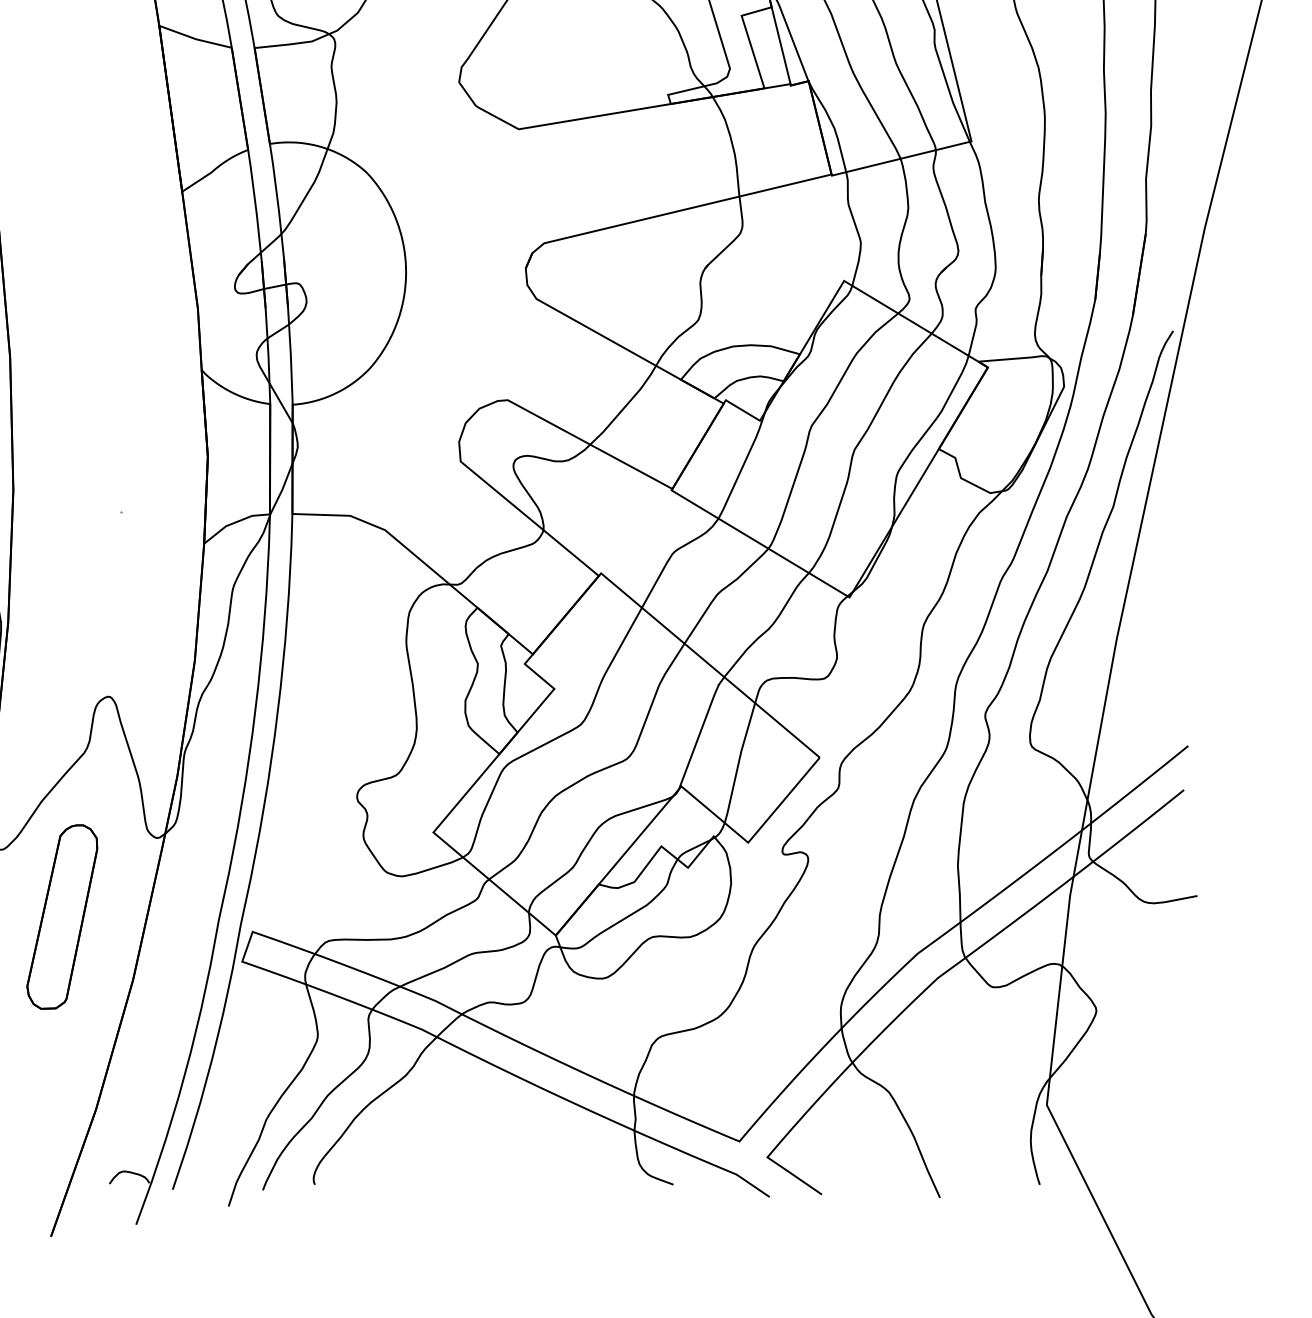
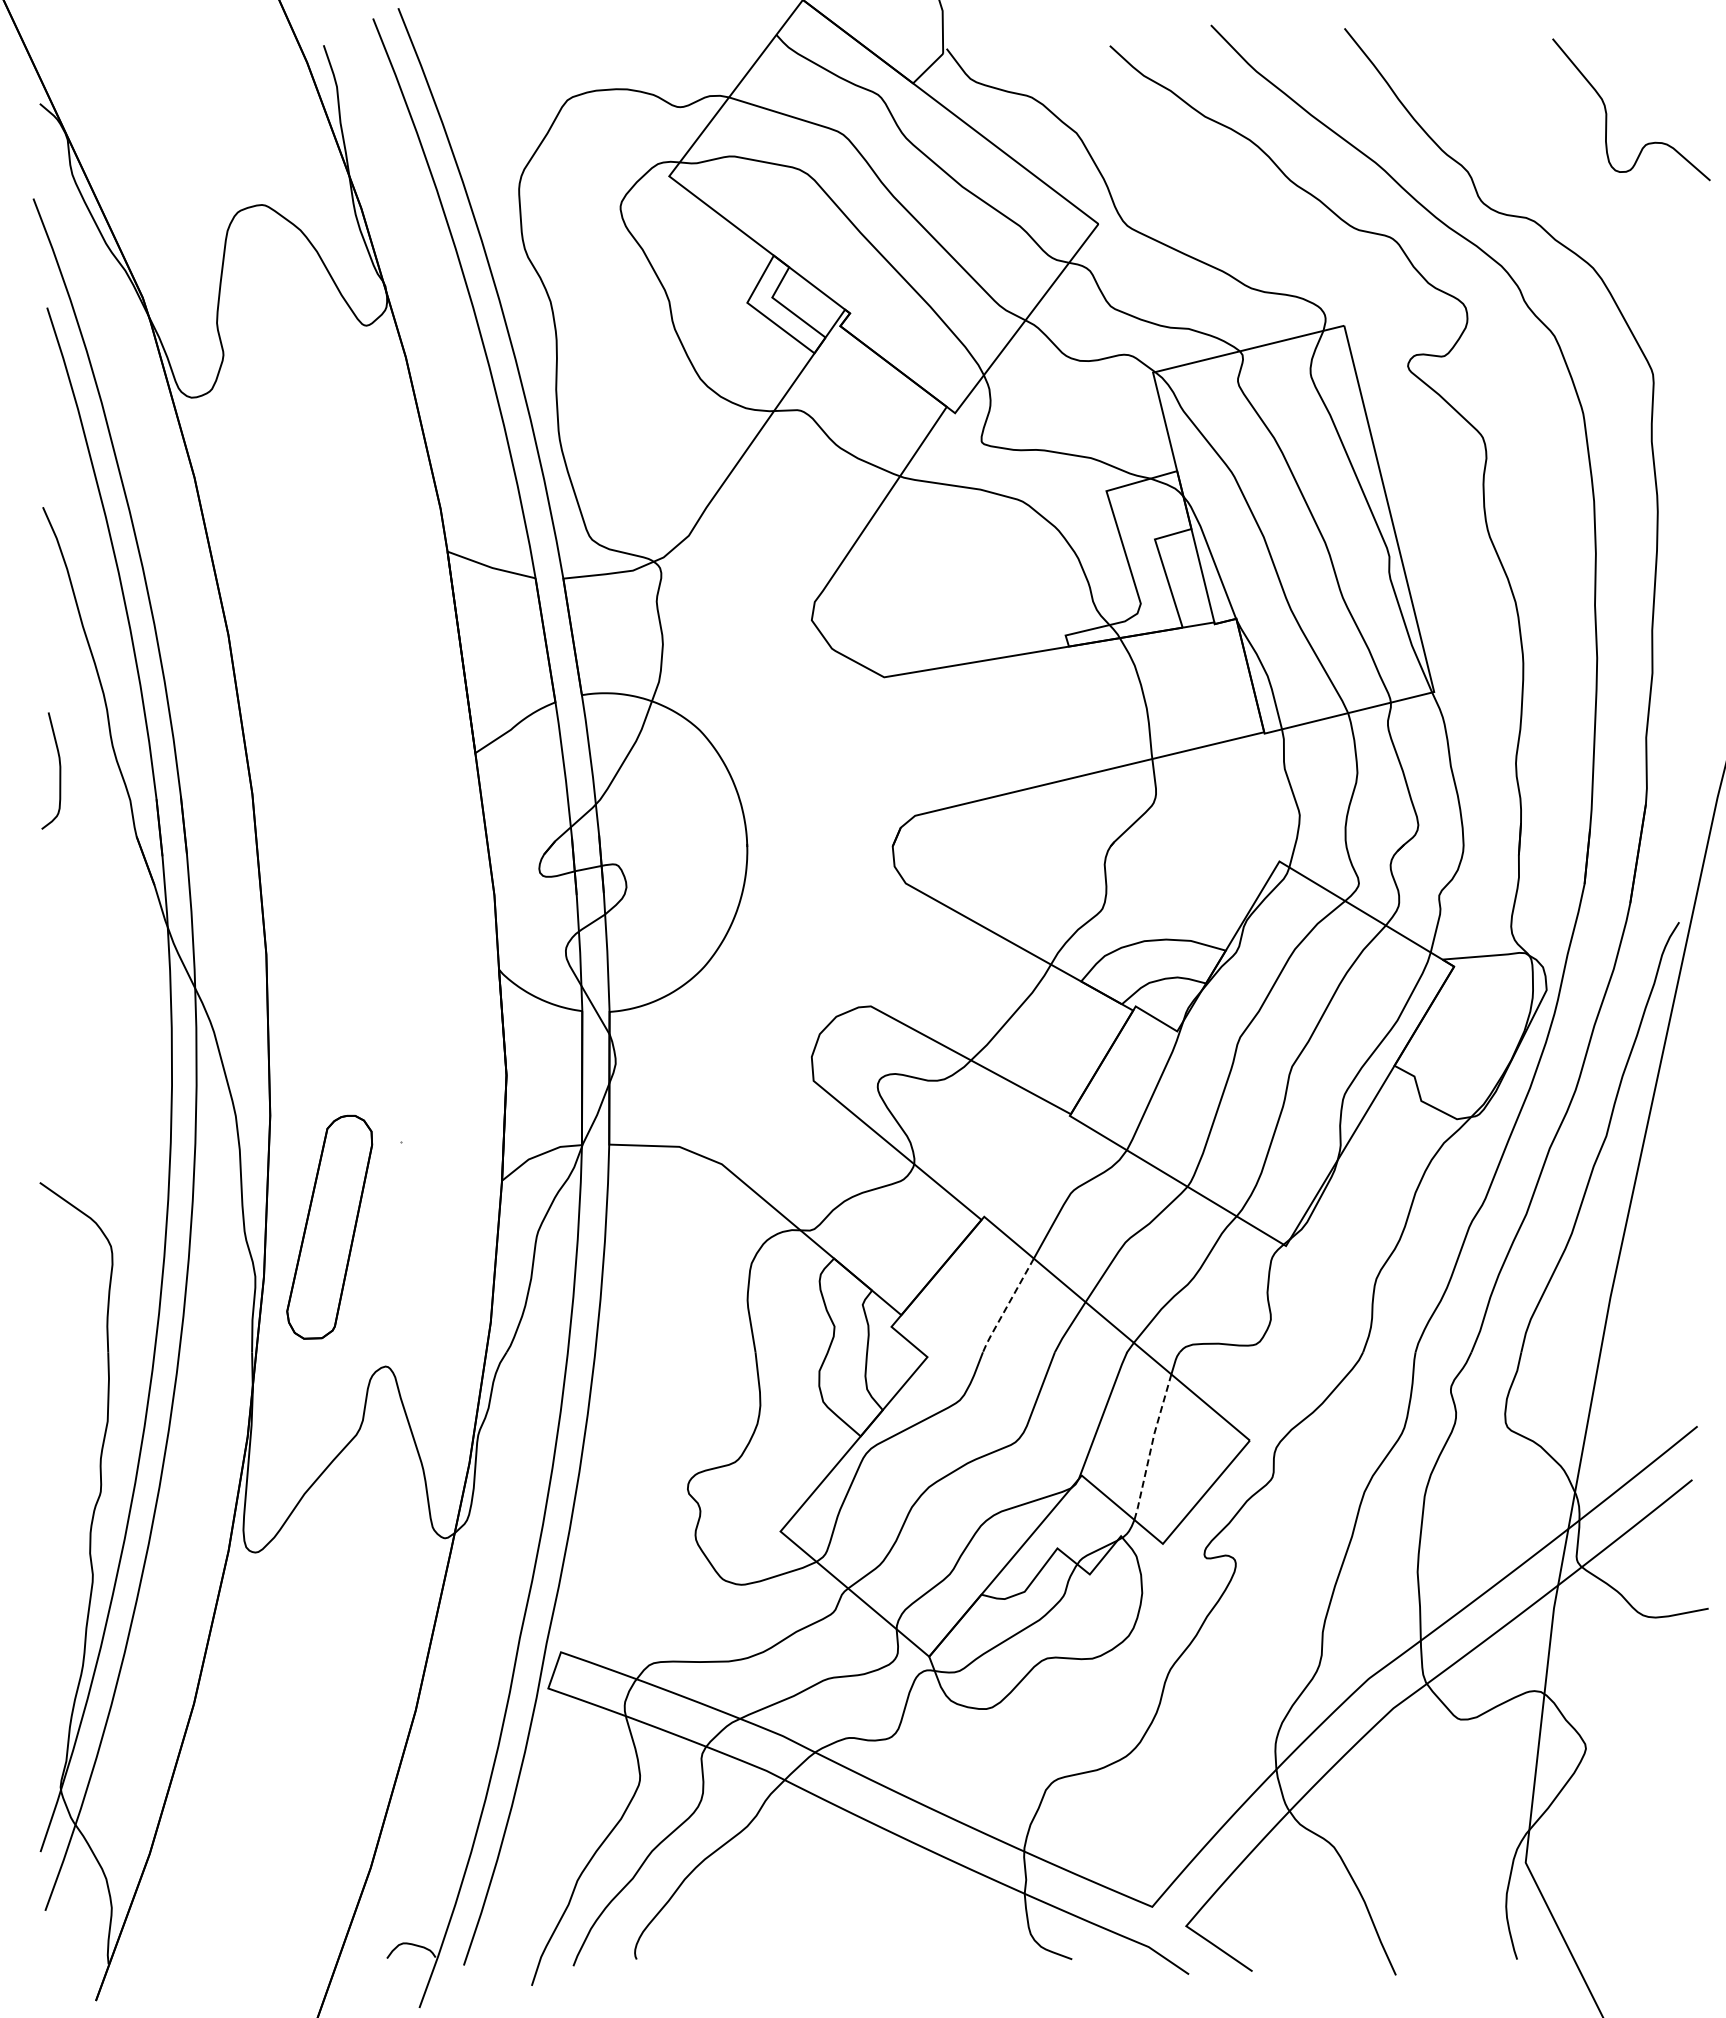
line: (620, 647) -> (1007, 1306), solid -> dashed
line: (738, 762) -> (1151, 1446), solid -> dashed
part: (62, 916) -> (329, 1226), moved

